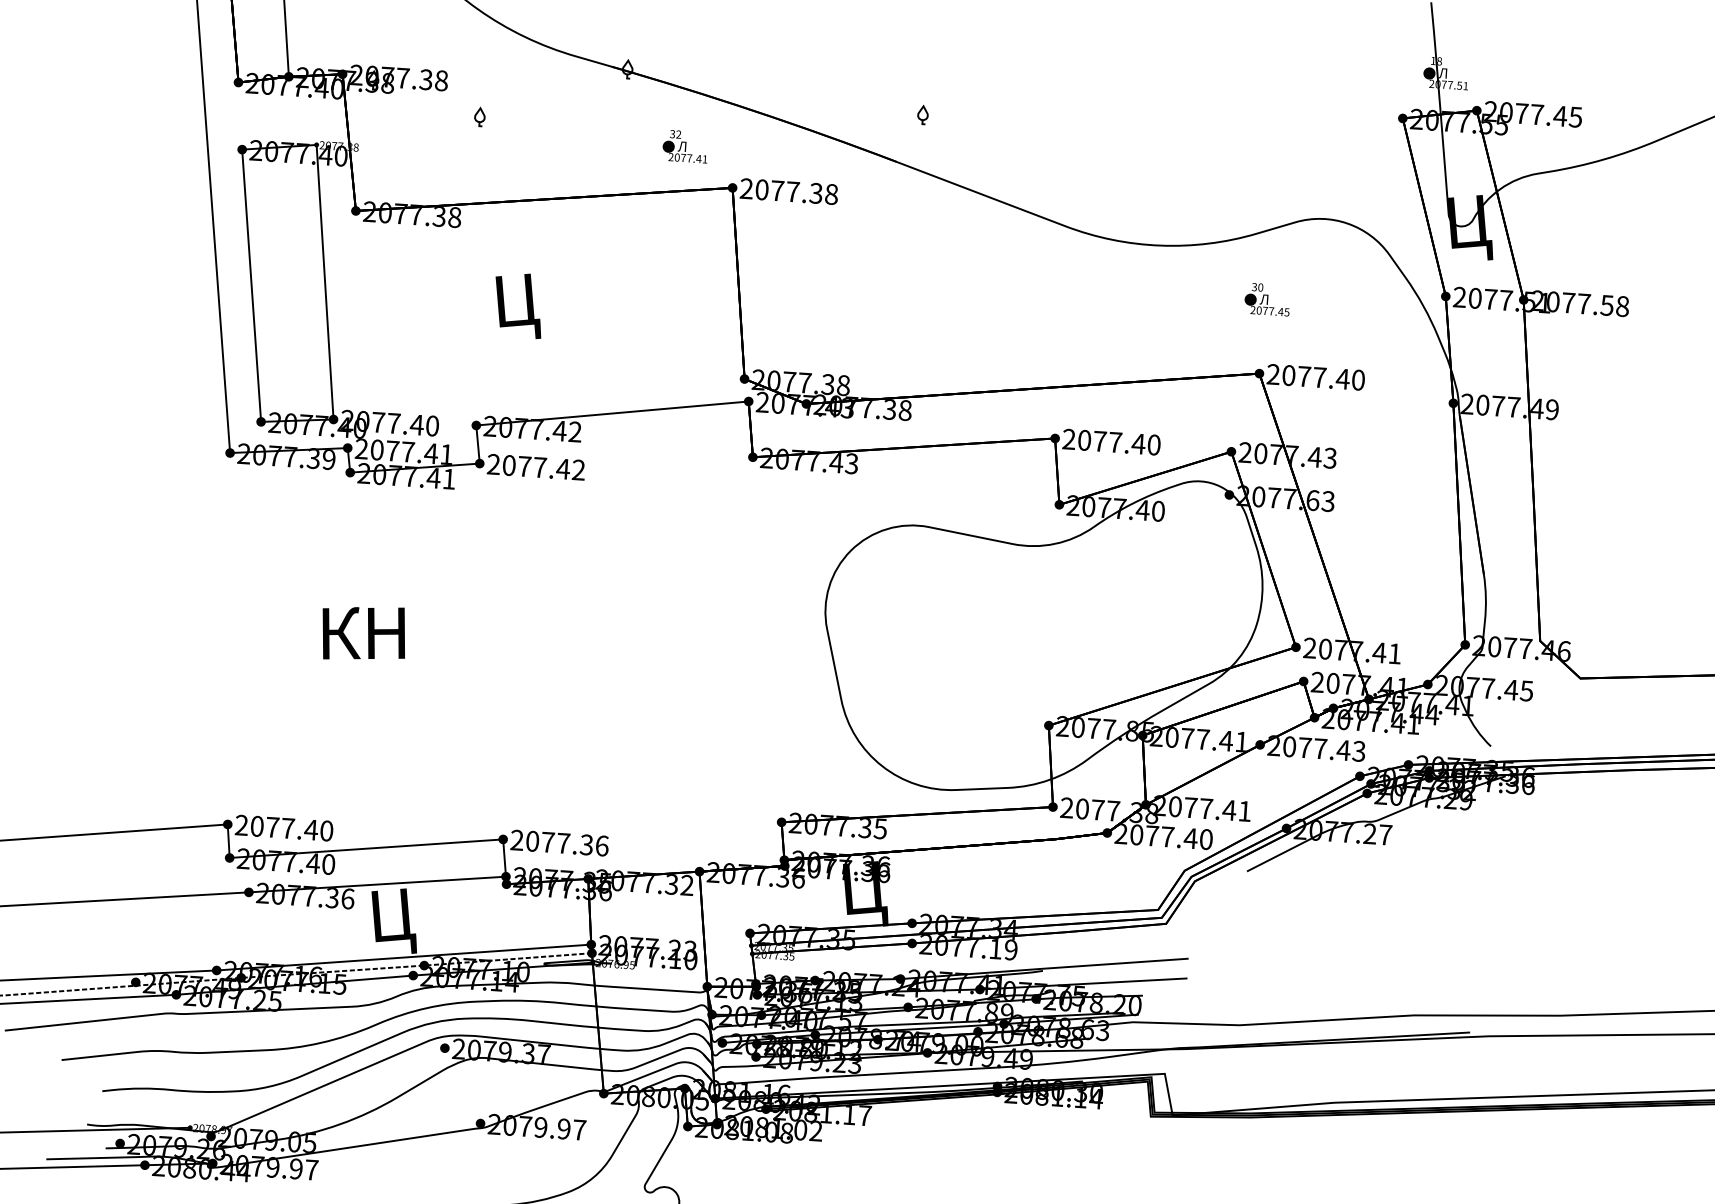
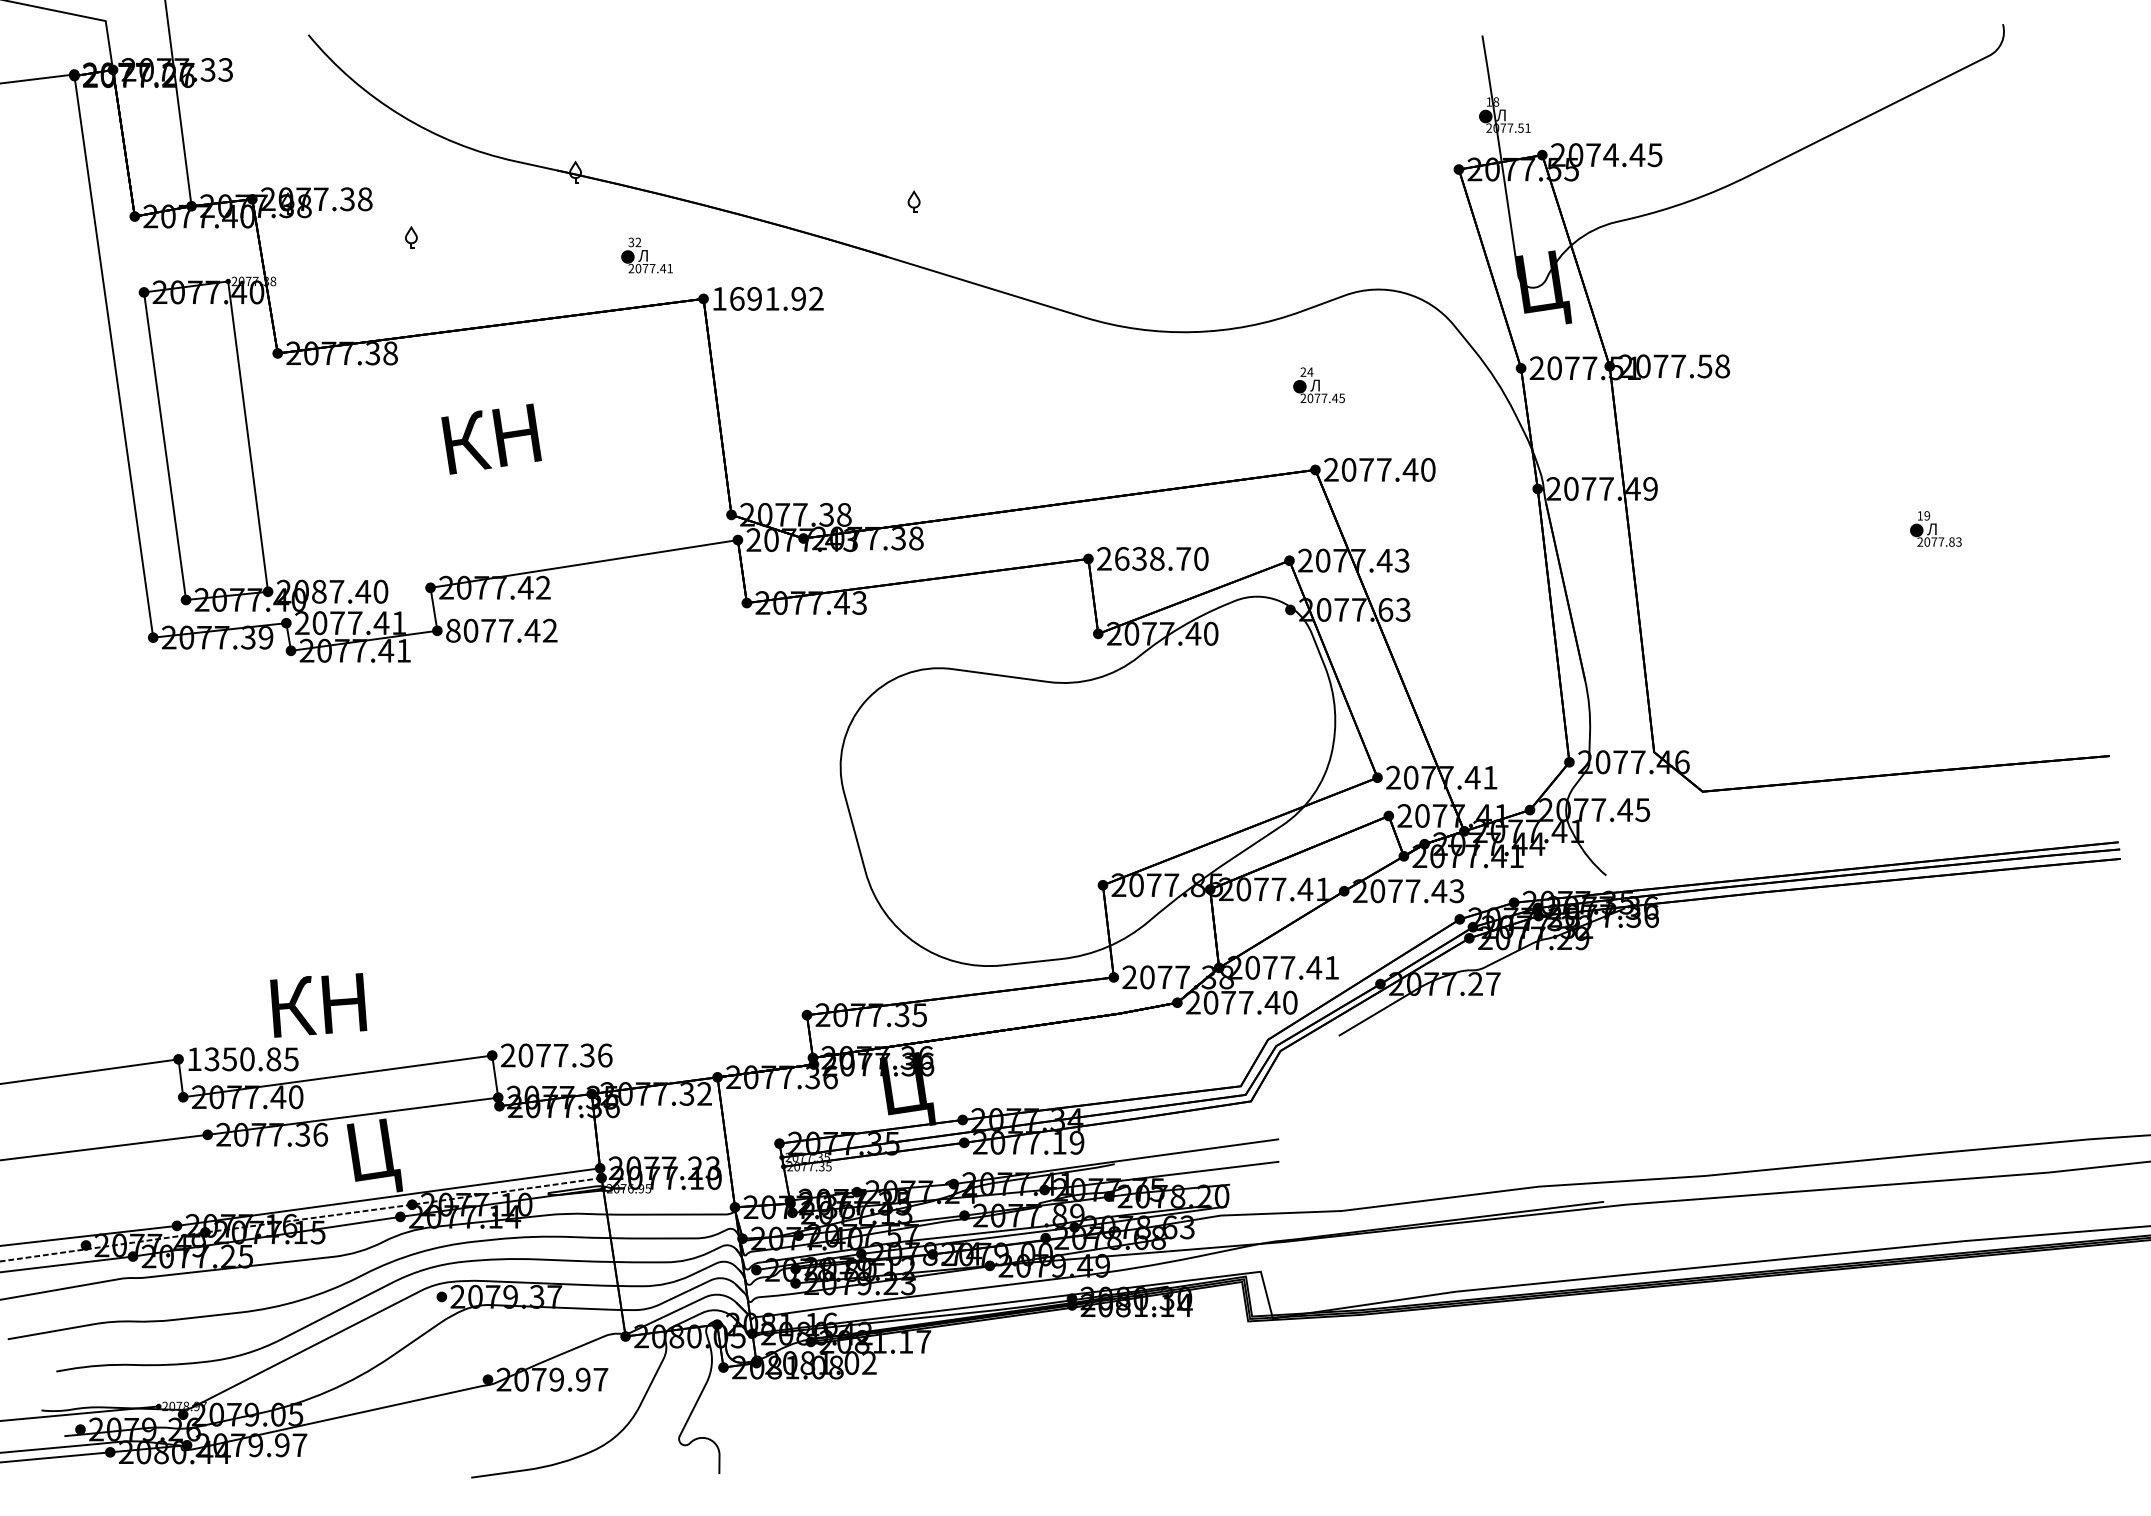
text: (1536, 114) -> (1610, 154), 2077.45 -> 2074.45
text: (788, 191) -> (767, 298), 2077.38 -> 1691.92
text: (1257, 286) -> (1306, 371), 30 -> 24
text: (542, 303) -> (496, 444), Ц -> КН
text: (378, 422) -> (319, 591), 2077.40 -> 2087.40
text: (1112, 441) -> (1153, 558), 2077.40 -> 2638.70
text: (493, 464) -> (453, 630), 2077.42 -> 8077.42
text: (363, 633) -> (318, 1005), moved
text: (283, 828) -> (242, 1059), 2077.40 -> 1350.85

